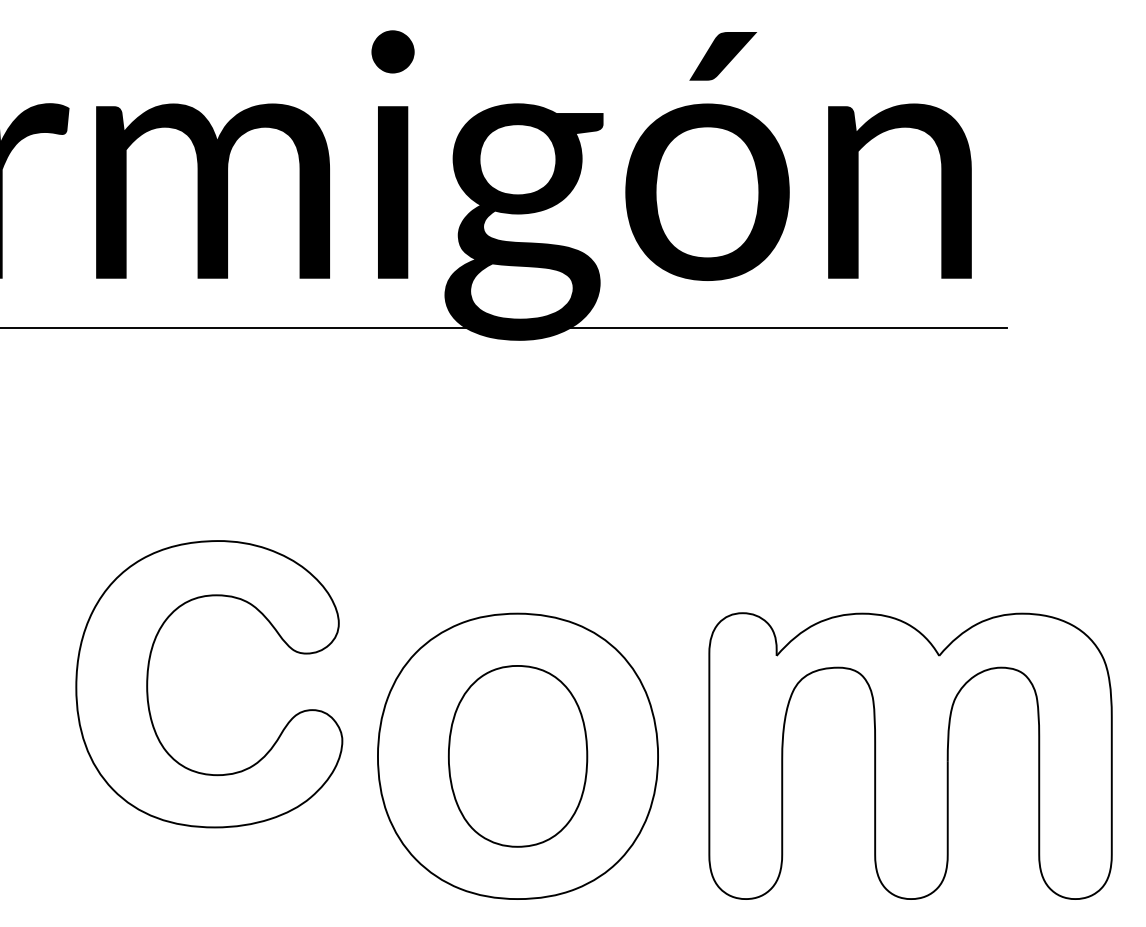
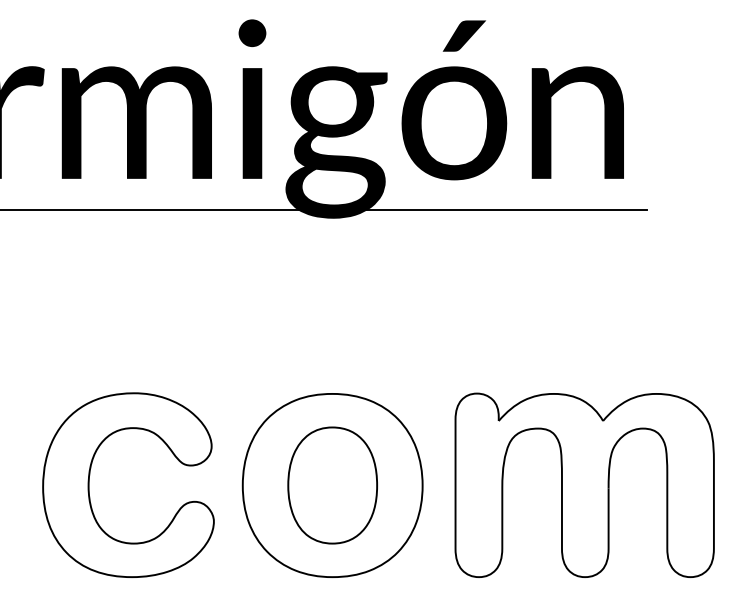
part: (148, 683) -> (89, 484), moved

